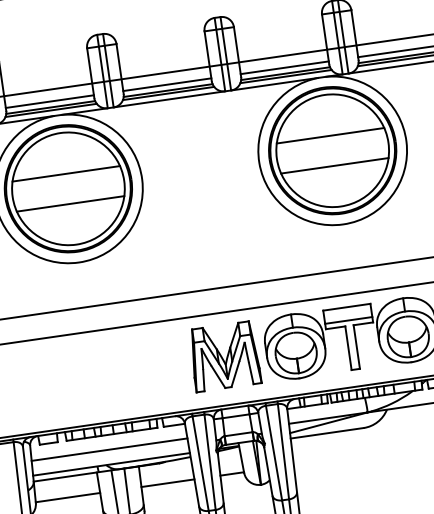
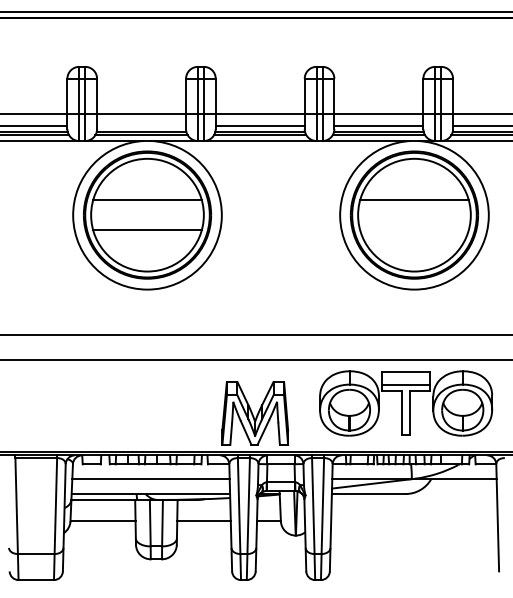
line: (49, 101) -> (141, 126), removed
line: (334, 165) -> (414, 230), removed
part: (223, 356) -> (254, 413), moved

